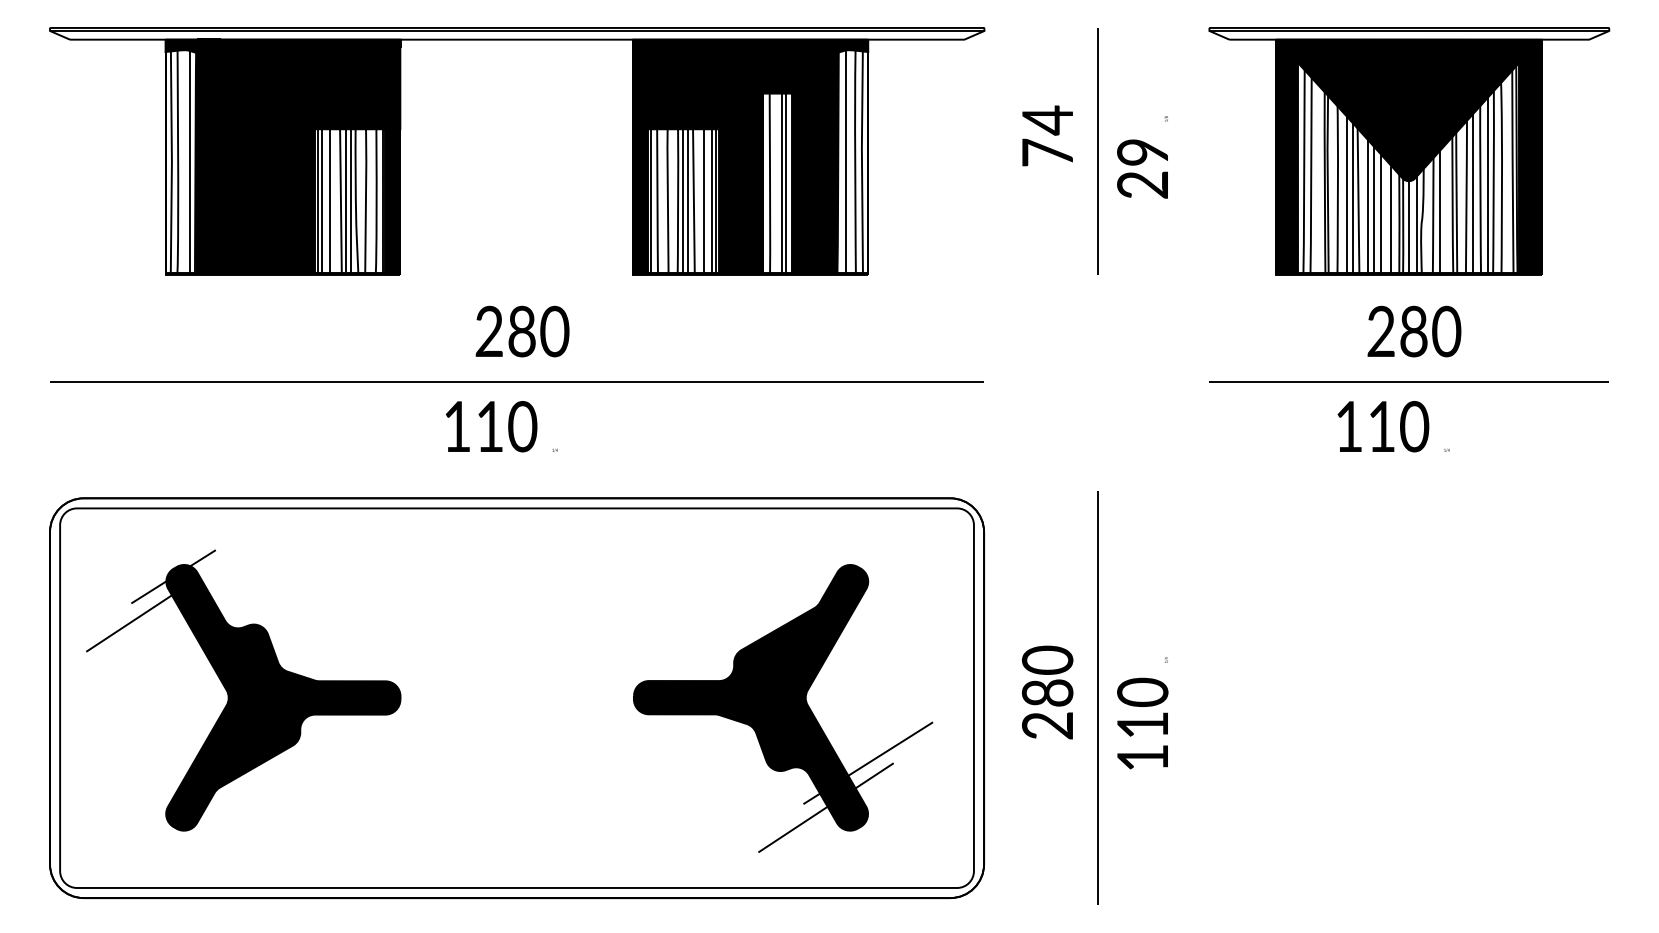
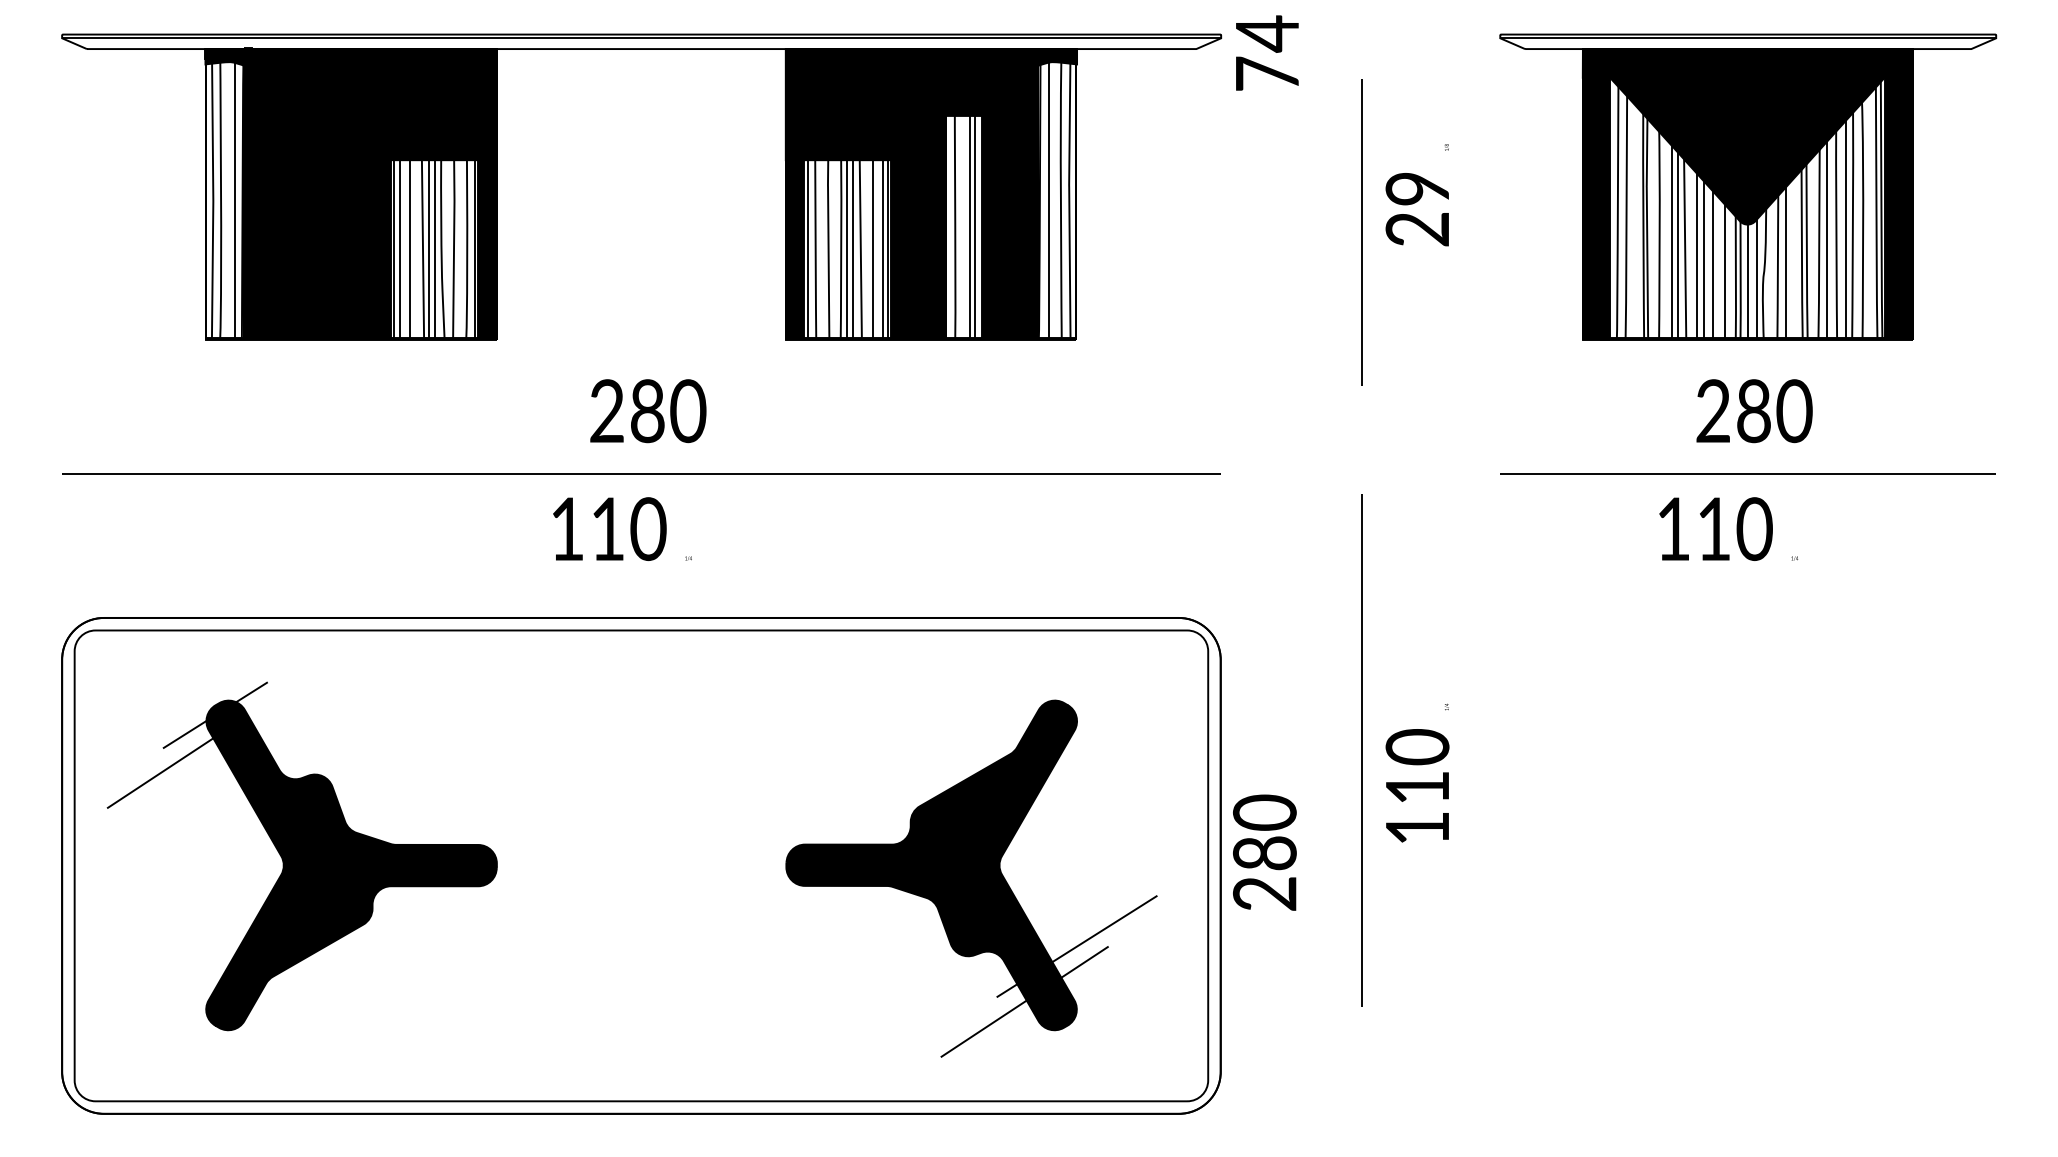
text: (1047, 135) -> (1267, 52), moved
line: (1097, 151) -> (1361, 232), moved
text: (1047, 692) -> (1264, 852), moved
line: (1097, 697) -> (1361, 749), moved
text: (1142, 713) -> (1417, 773), moved

